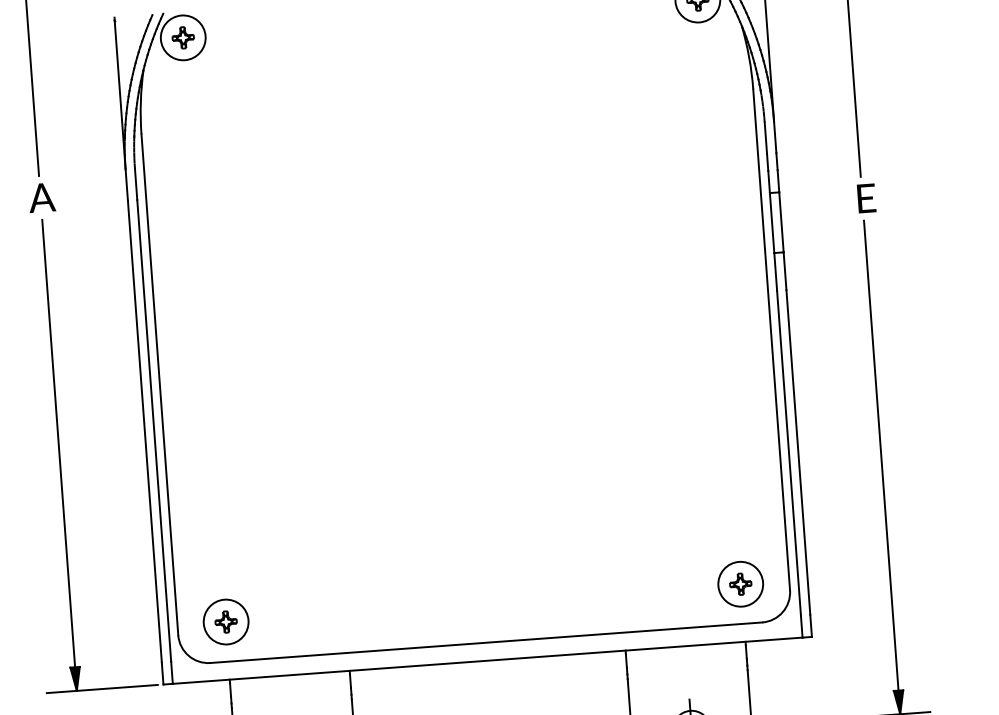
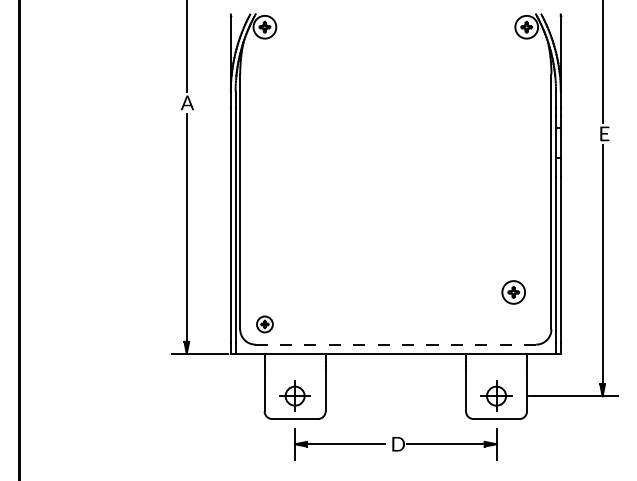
part: (740, 584) -> (513, 292), moved
part: (225, 622) -> (264, 324), size x0.7
line: (485, 642) -> (395, 344), solid -> dashed

